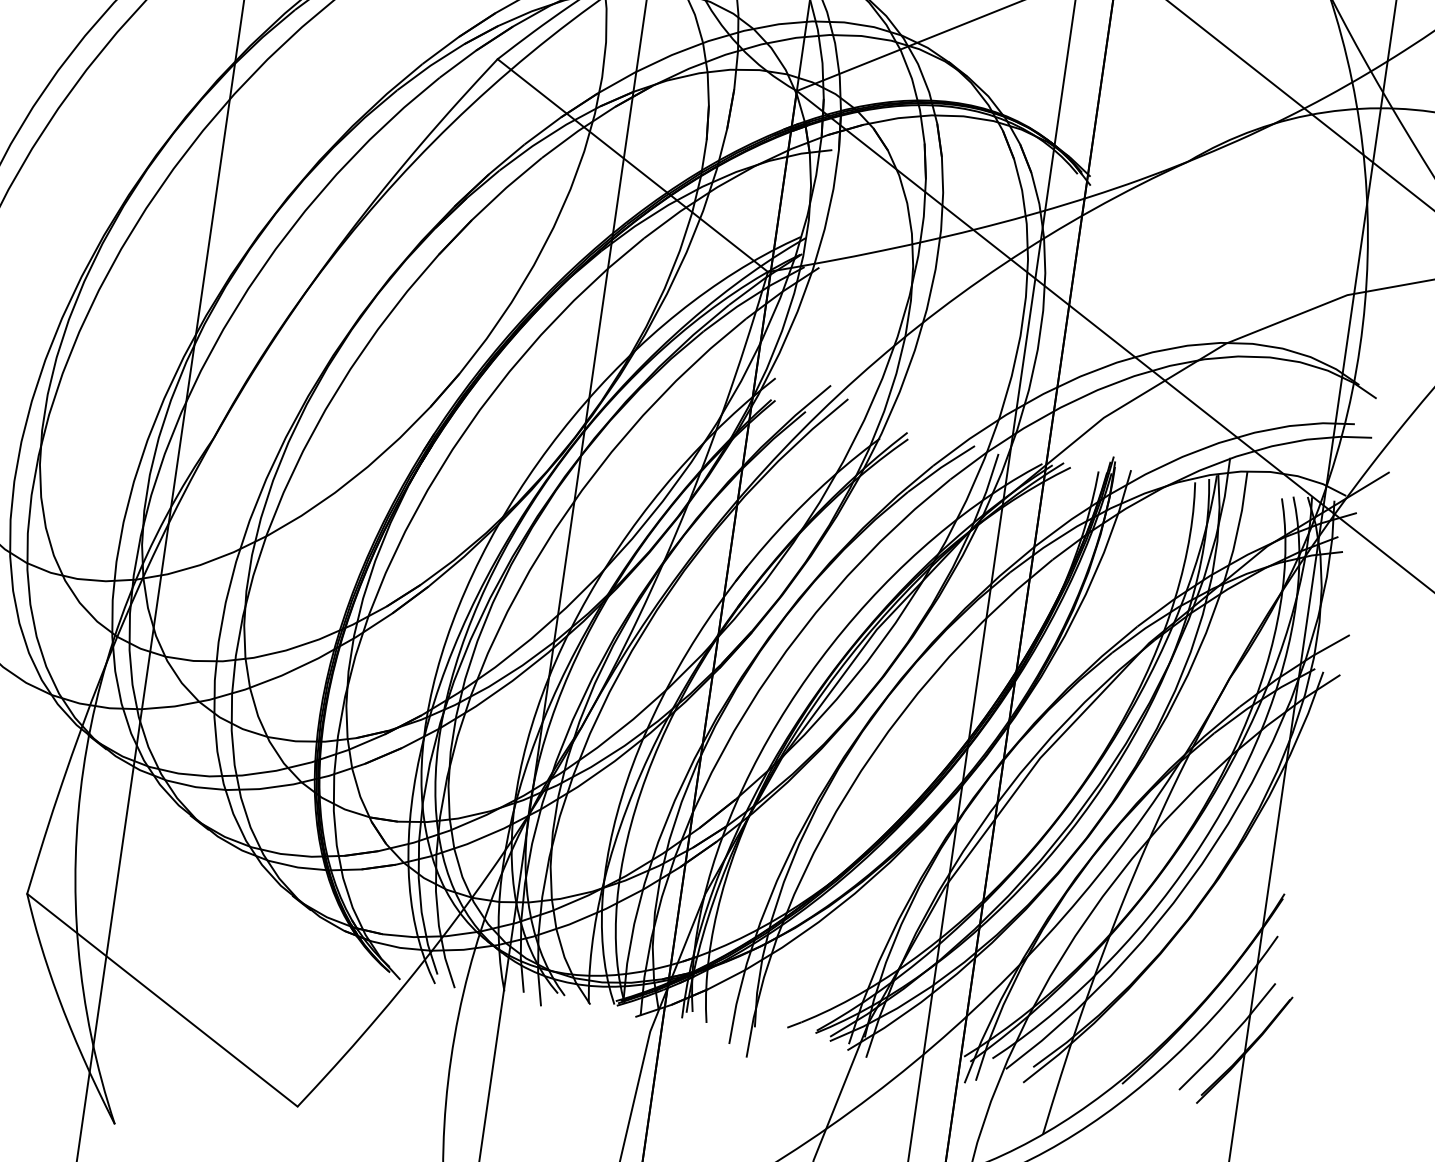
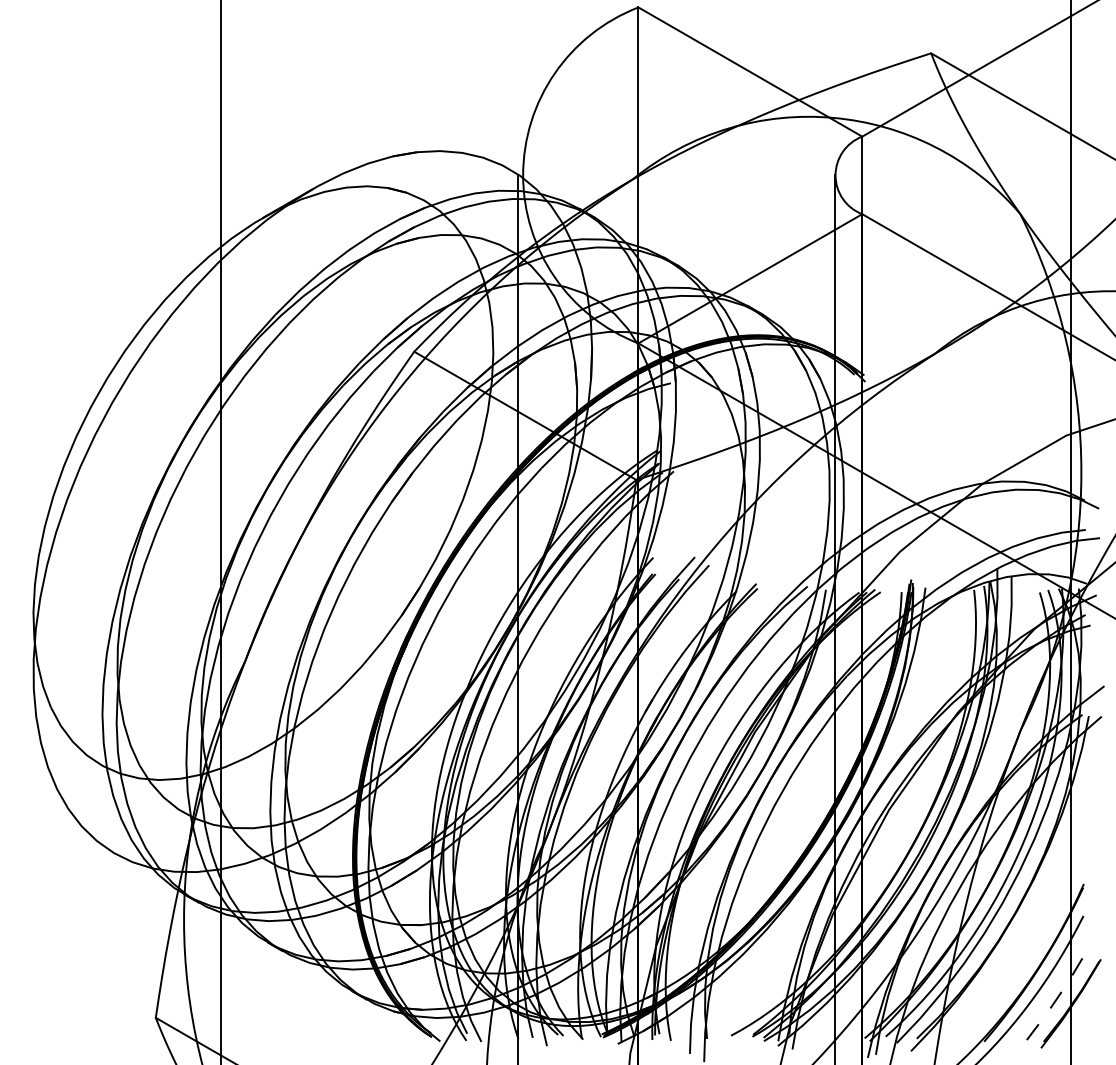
line: (1229, 1038) -> (1058, 996), solid -> dashed

